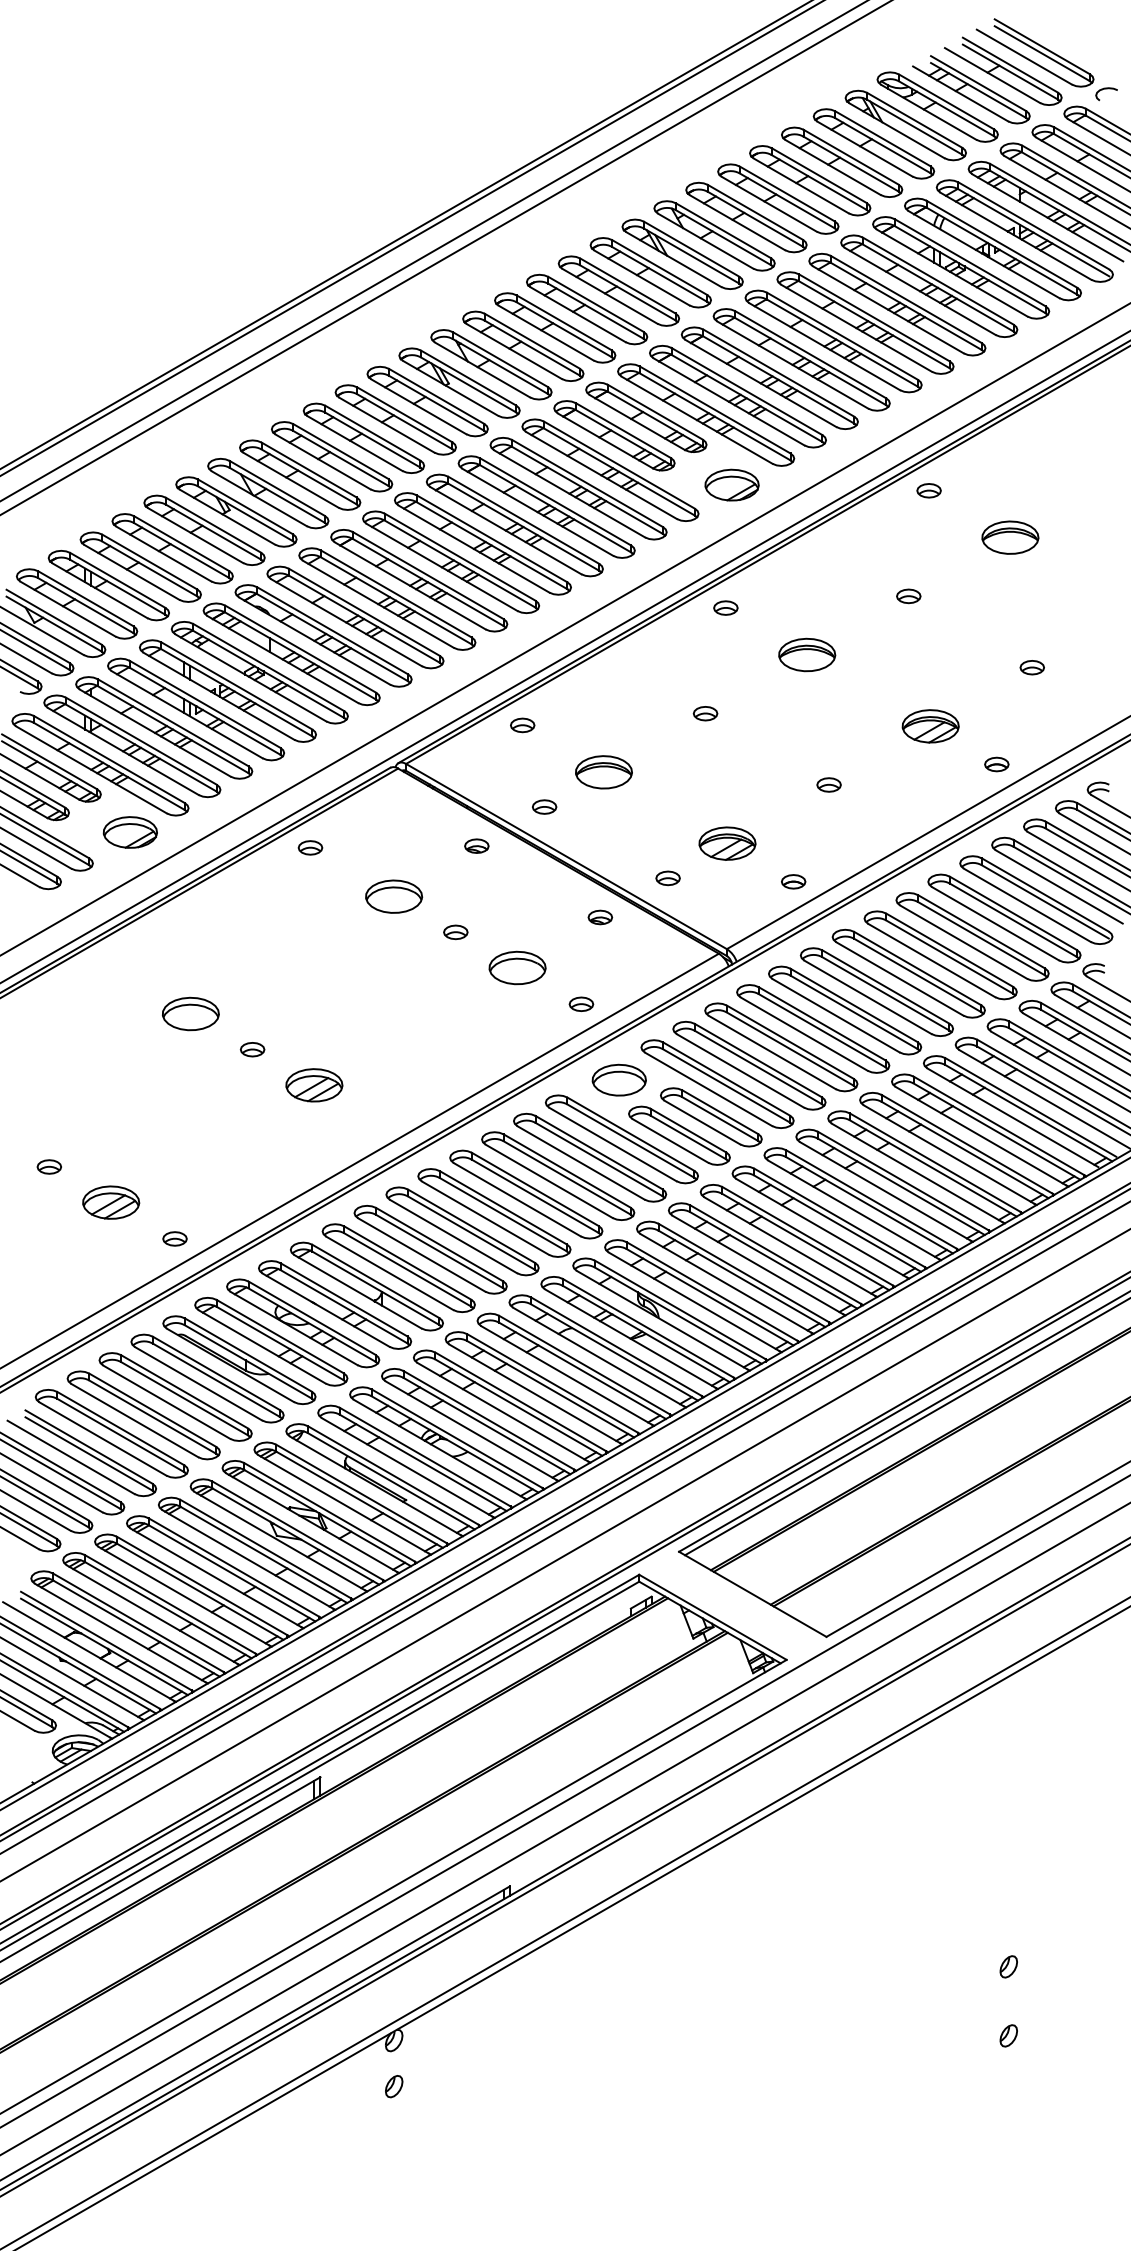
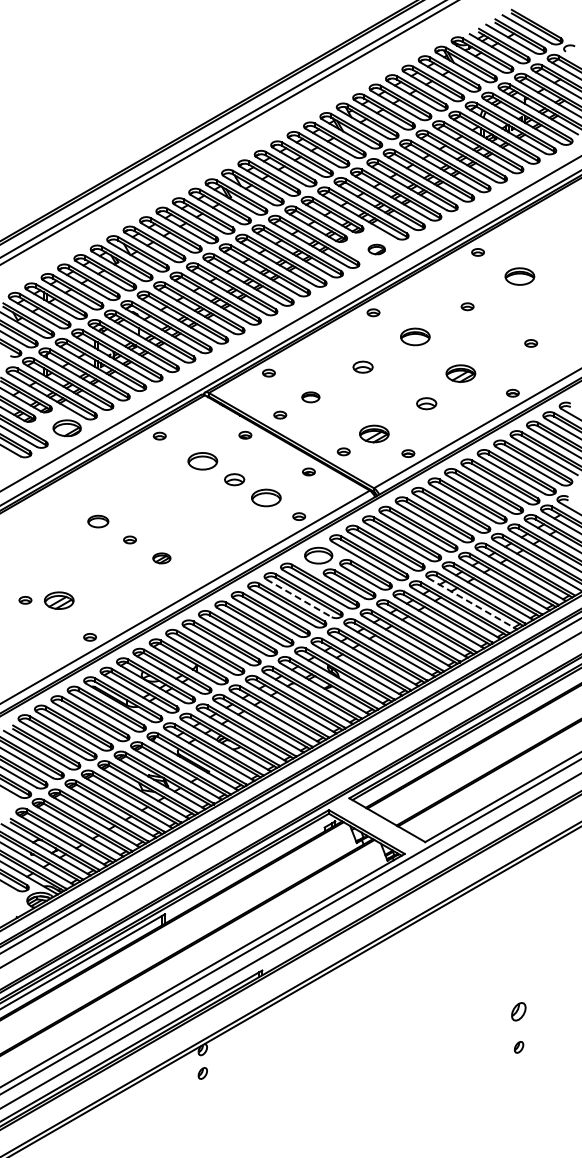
part: (731, 485) -> (376, 249), size x0.6
part: (704, 712) -> (362, 366), size x1.6
part: (929, 726) -> (460, 373), moved
part: (603, 772) -> (310, 397), size x0.6
part: (828, 784) -> (426, 403), size x1.6
part: (455, 932) -> (234, 479), size x1.6
part: (191, 1013) -> (98, 521), size x0.7
part: (313, 1085) -> (161, 558), size x0.6
line: (582, 1163) -> (299, 598), solid -> dashed
line: (916, 1173) -> (471, 603), solid -> dashed
part: (111, 1202) -> (59, 600), moved
part: (1009, 1966) -> (519, 1011), size x1.6

